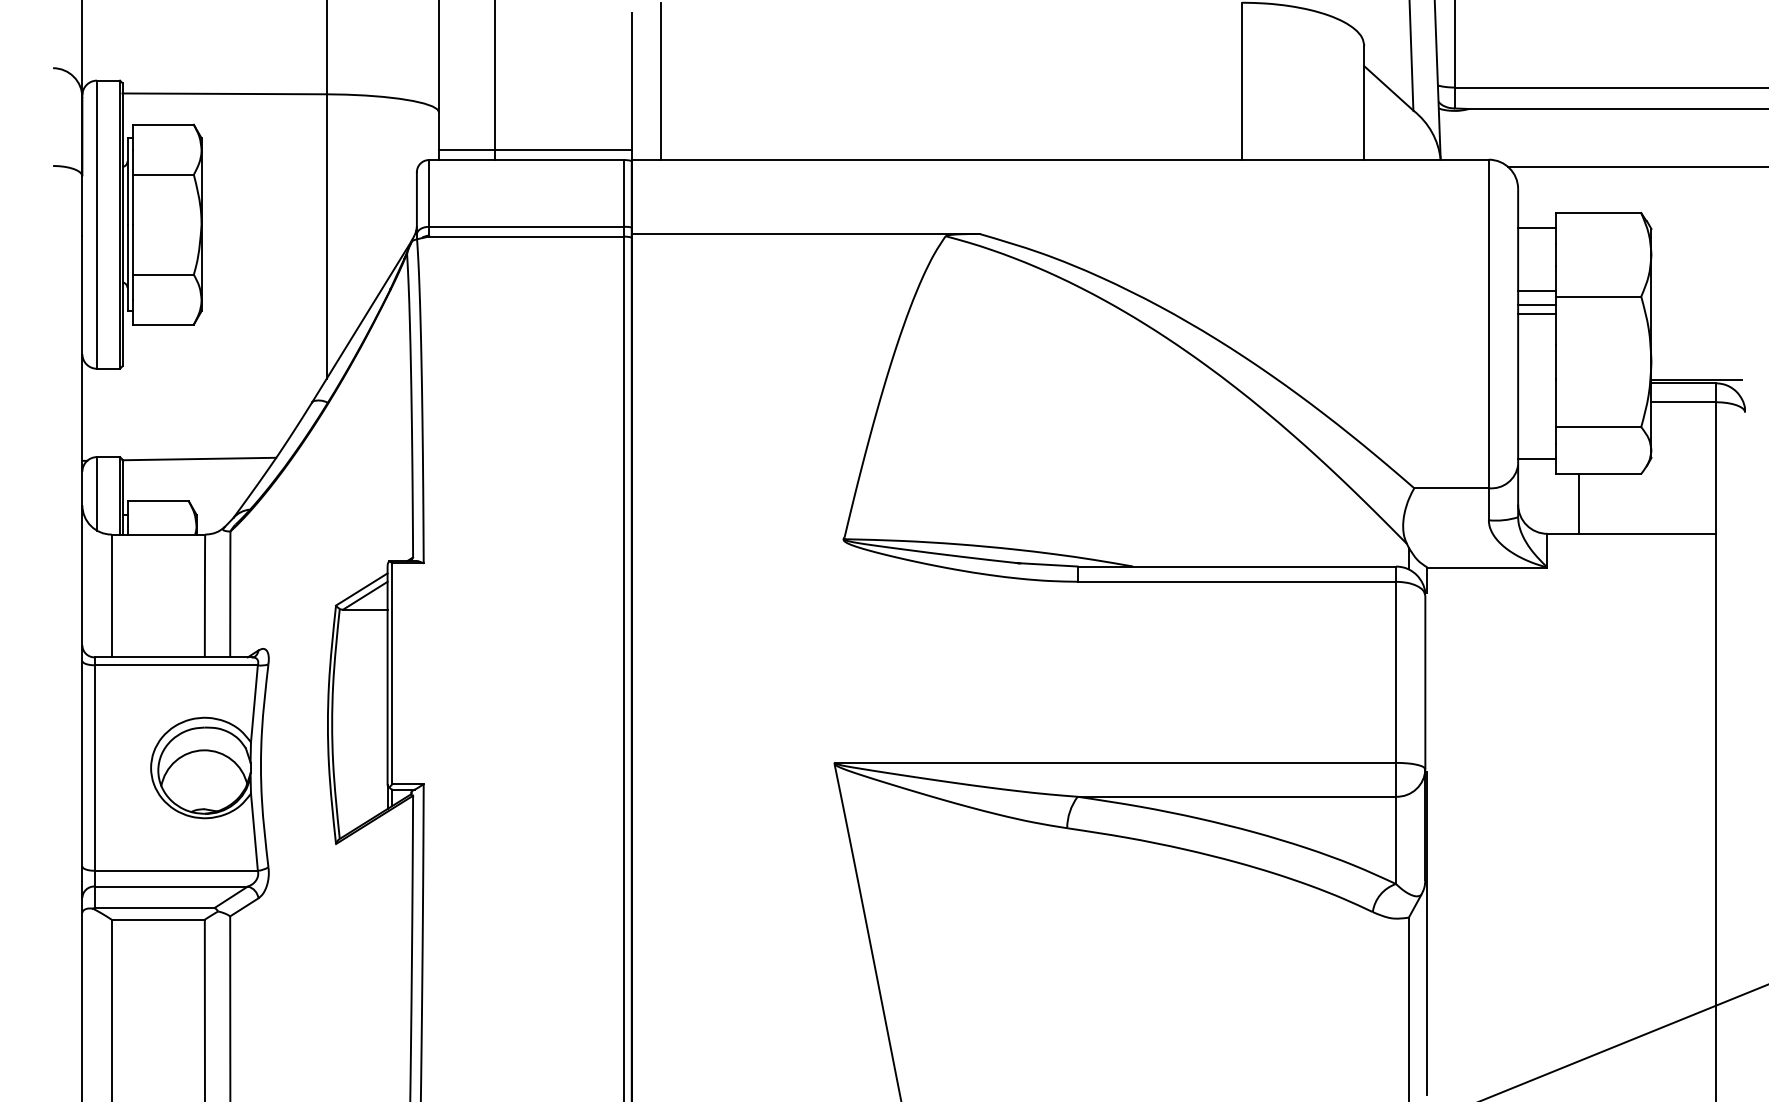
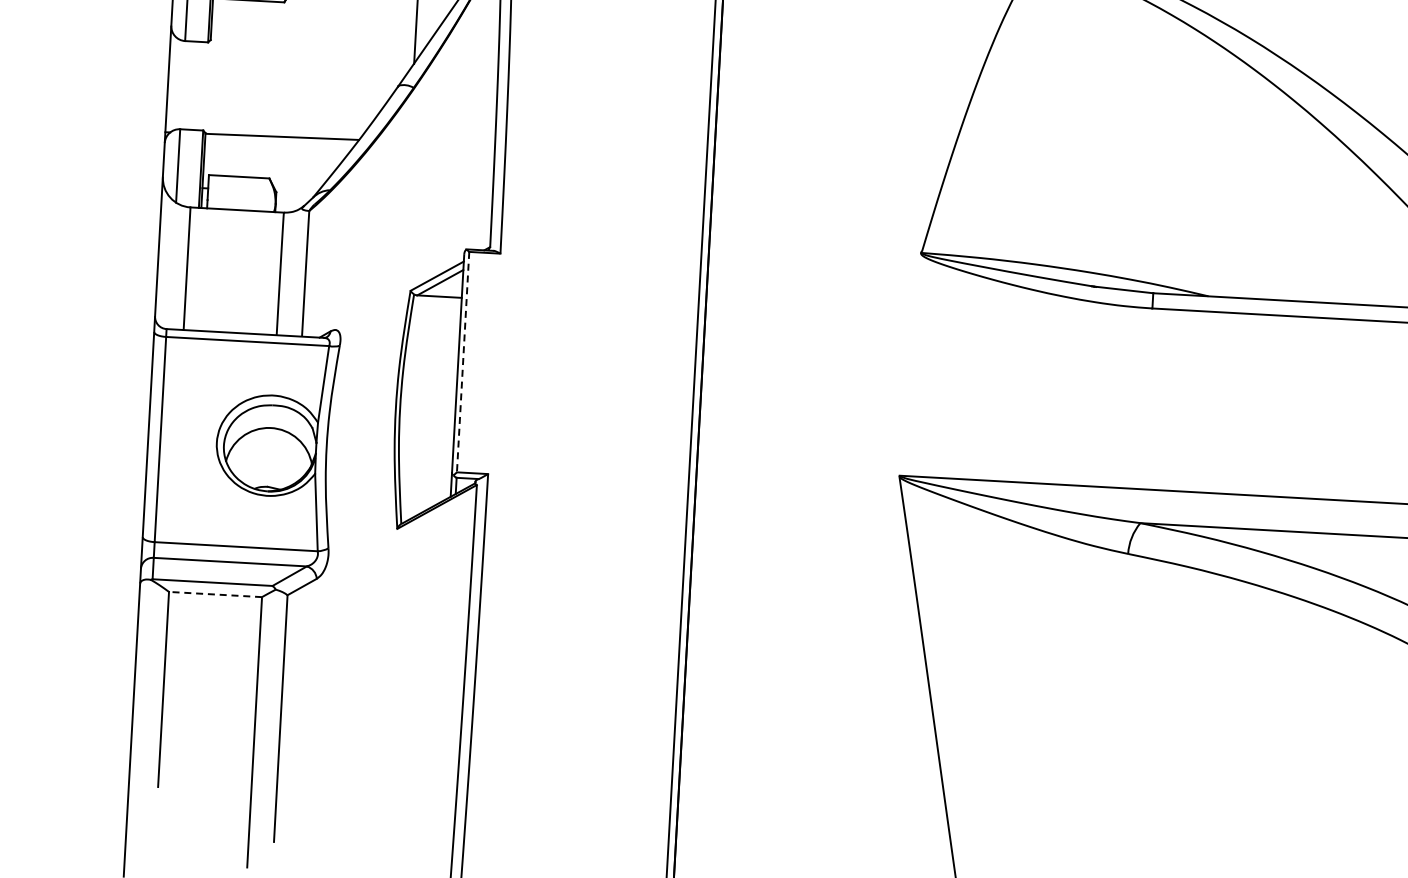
line: (392, 674) -> (463, 362), solid -> dashed
line: (158, 919) -> (215, 594), solid -> dashed

